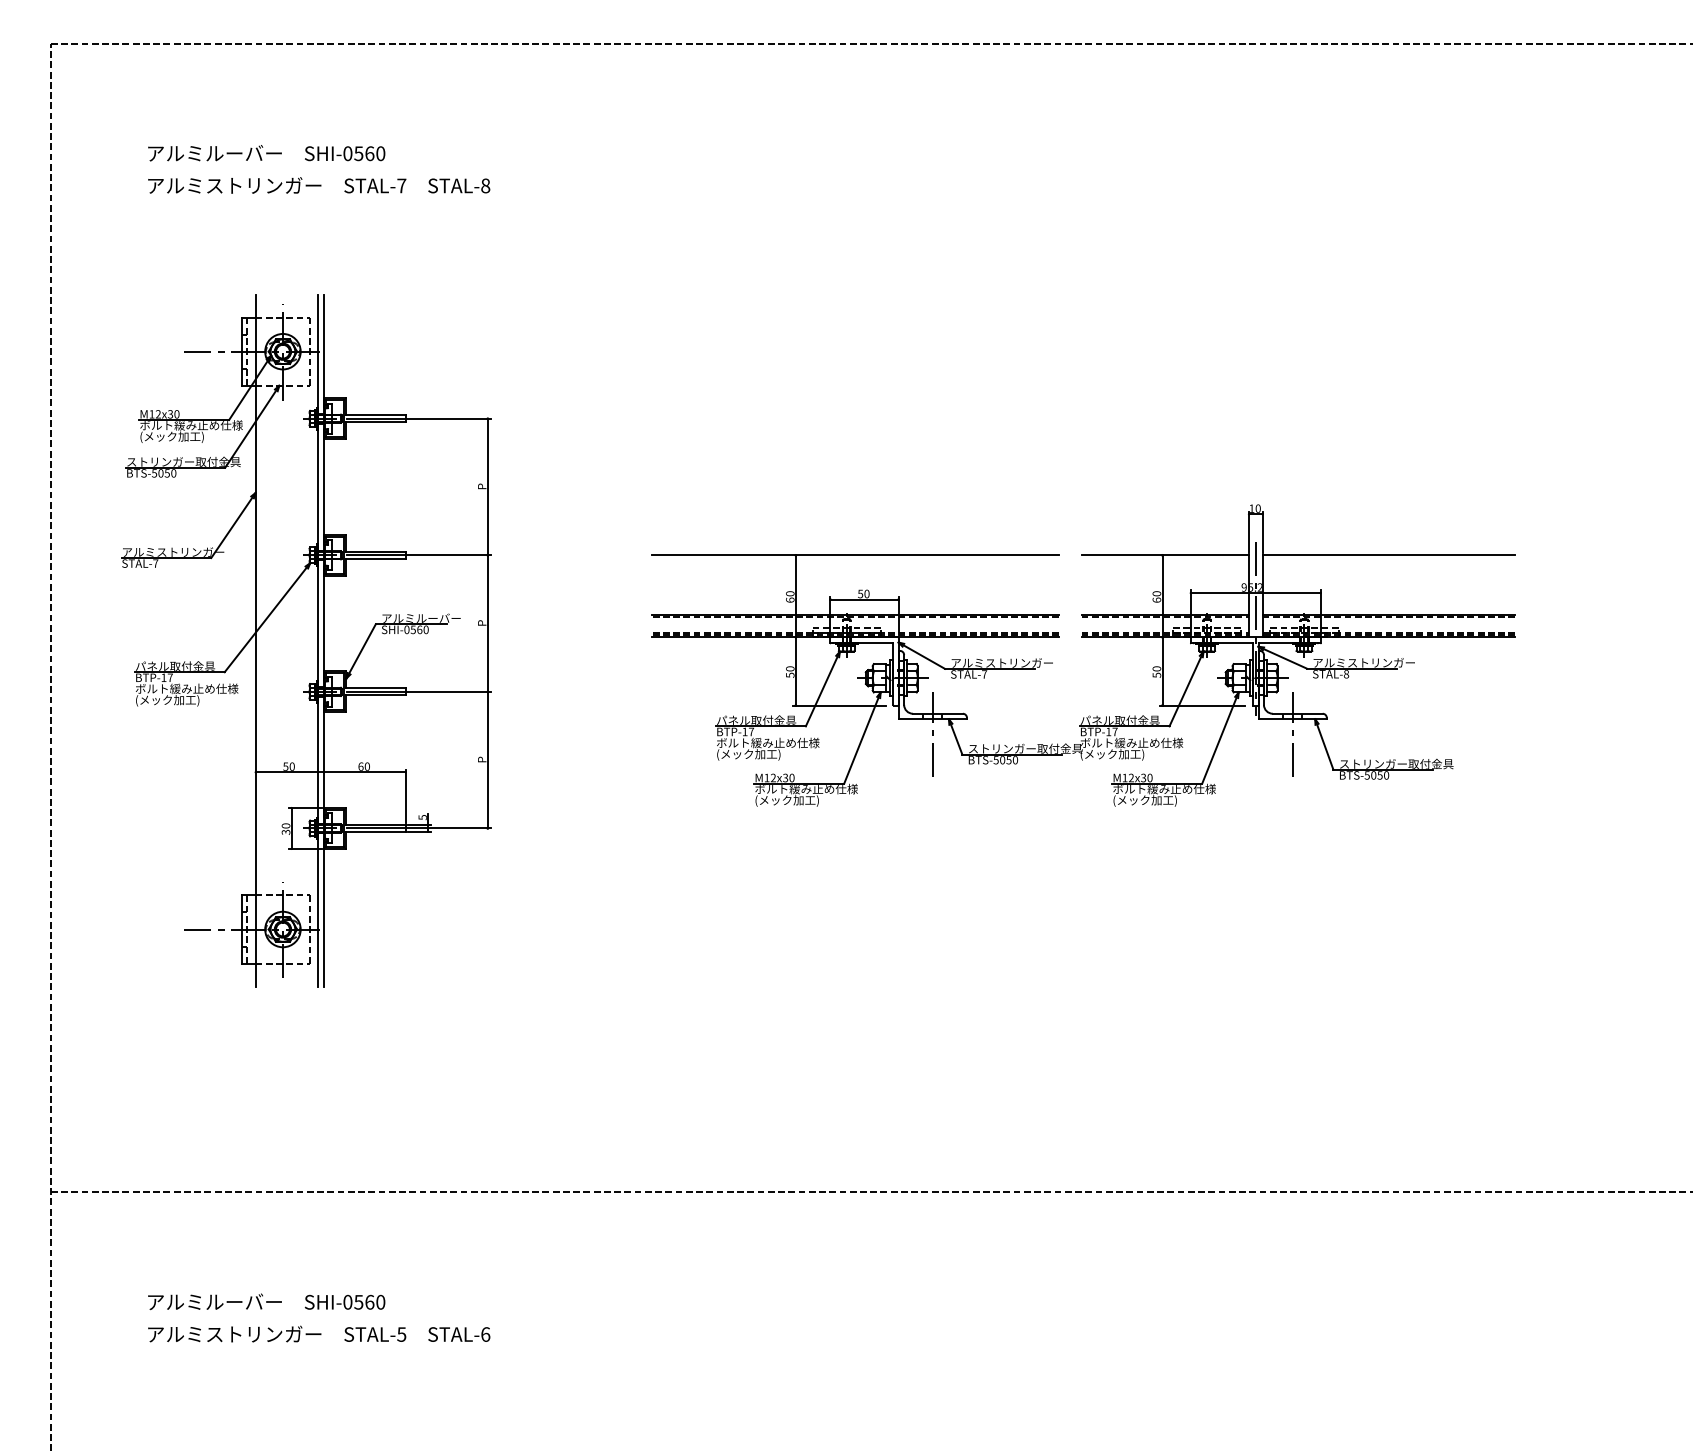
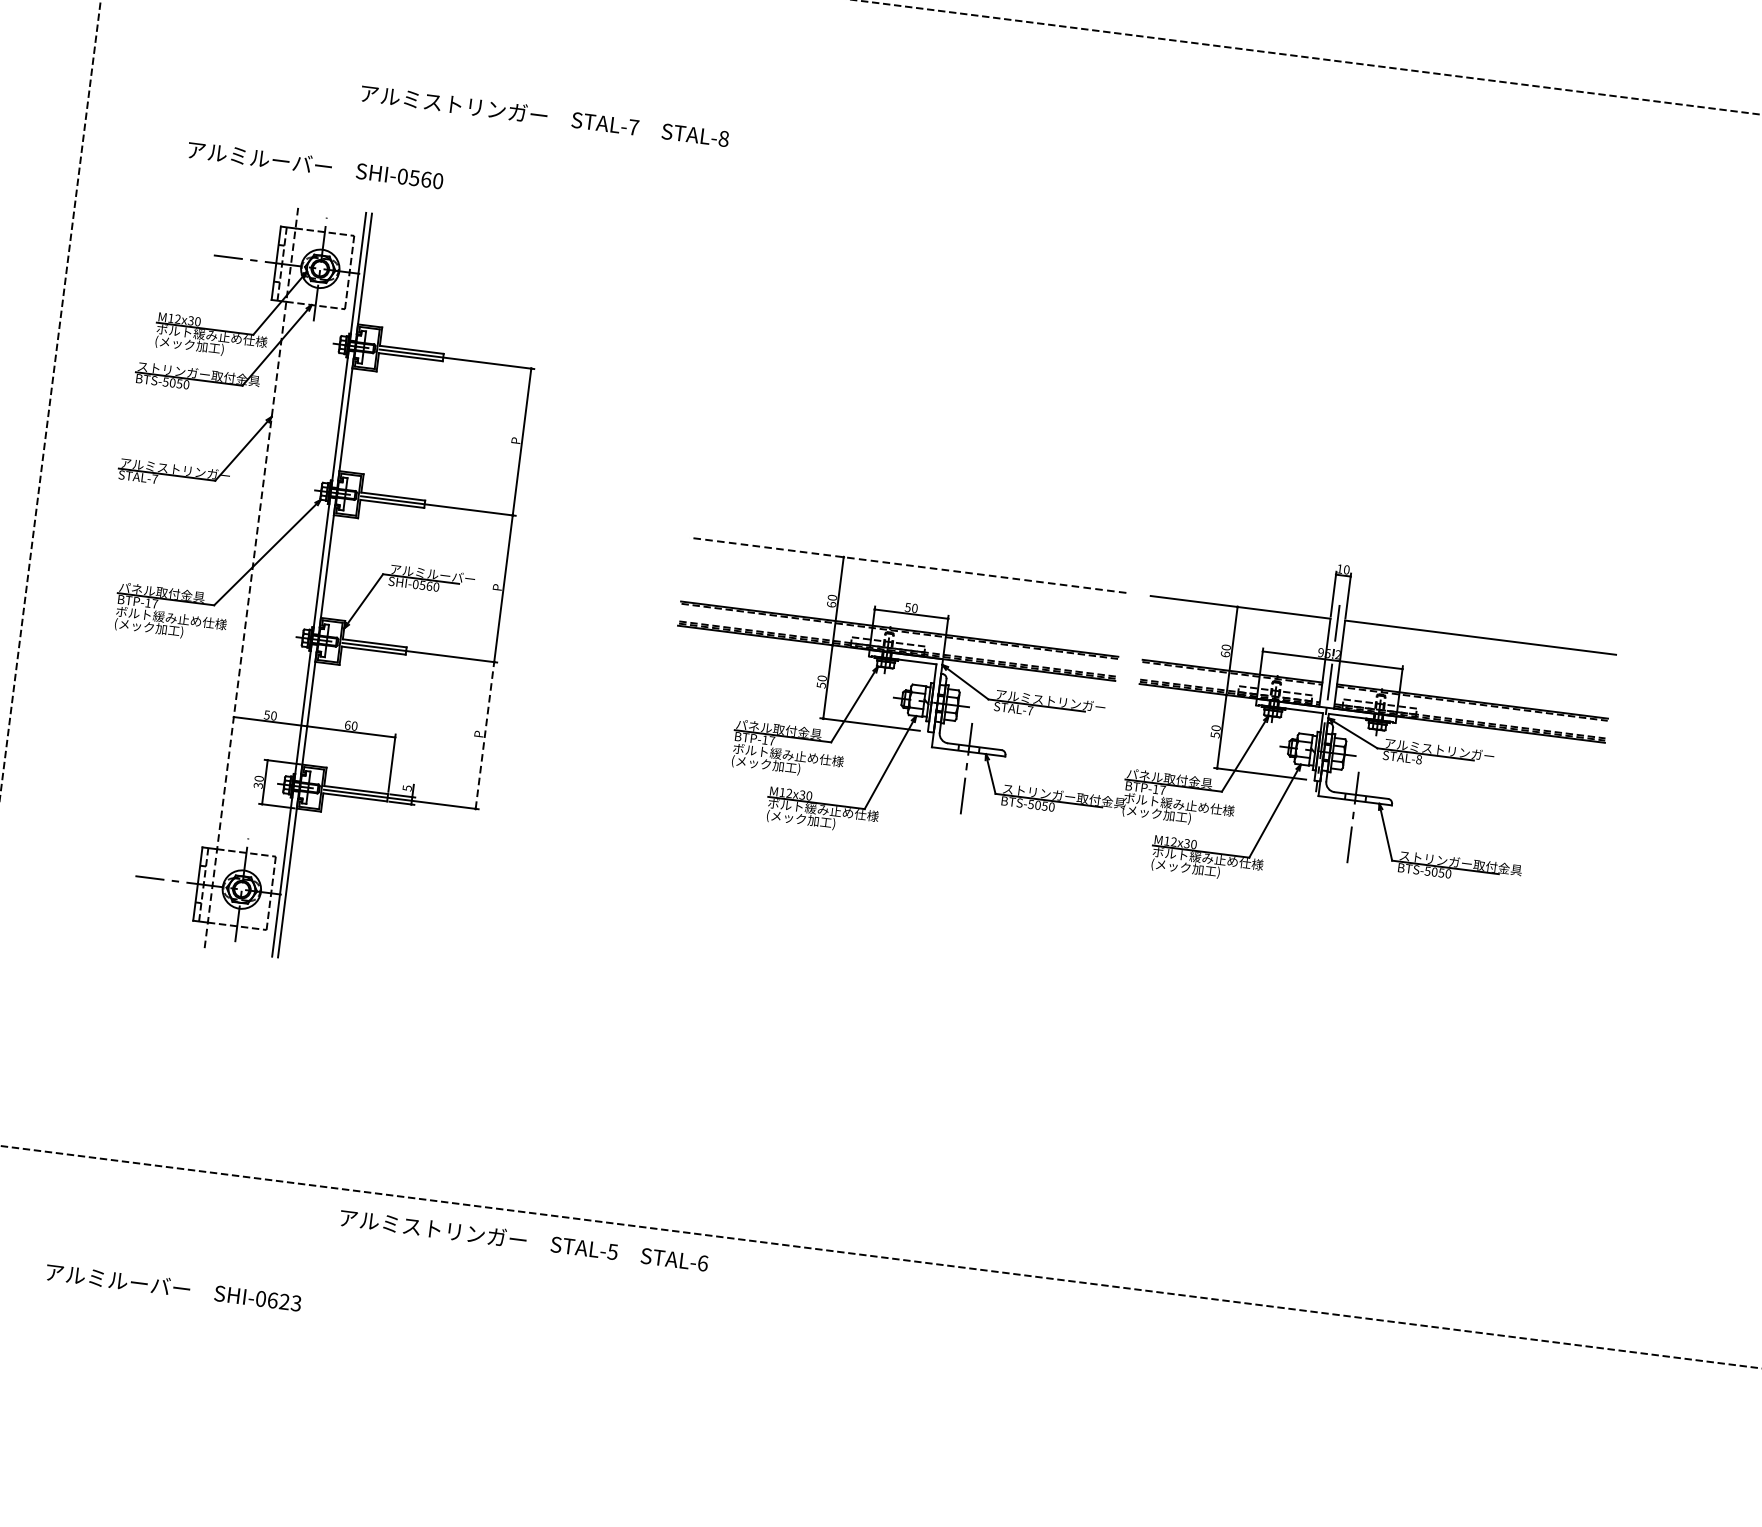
text: (266, 153) -> (315, 165), moved
text: (319, 185) -> (545, 115), moved
line: (855, 555) -> (907, 565), solid -> dashed
line: (255, 640) -> (251, 575), solid -> dashed
line: (487, 759) -> (484, 734), solid -> dashed
text: (369, 1301) -> (284, 1301), SHI-0560 -> SHI-0623
text: (319, 1333) -> (524, 1239), moved

